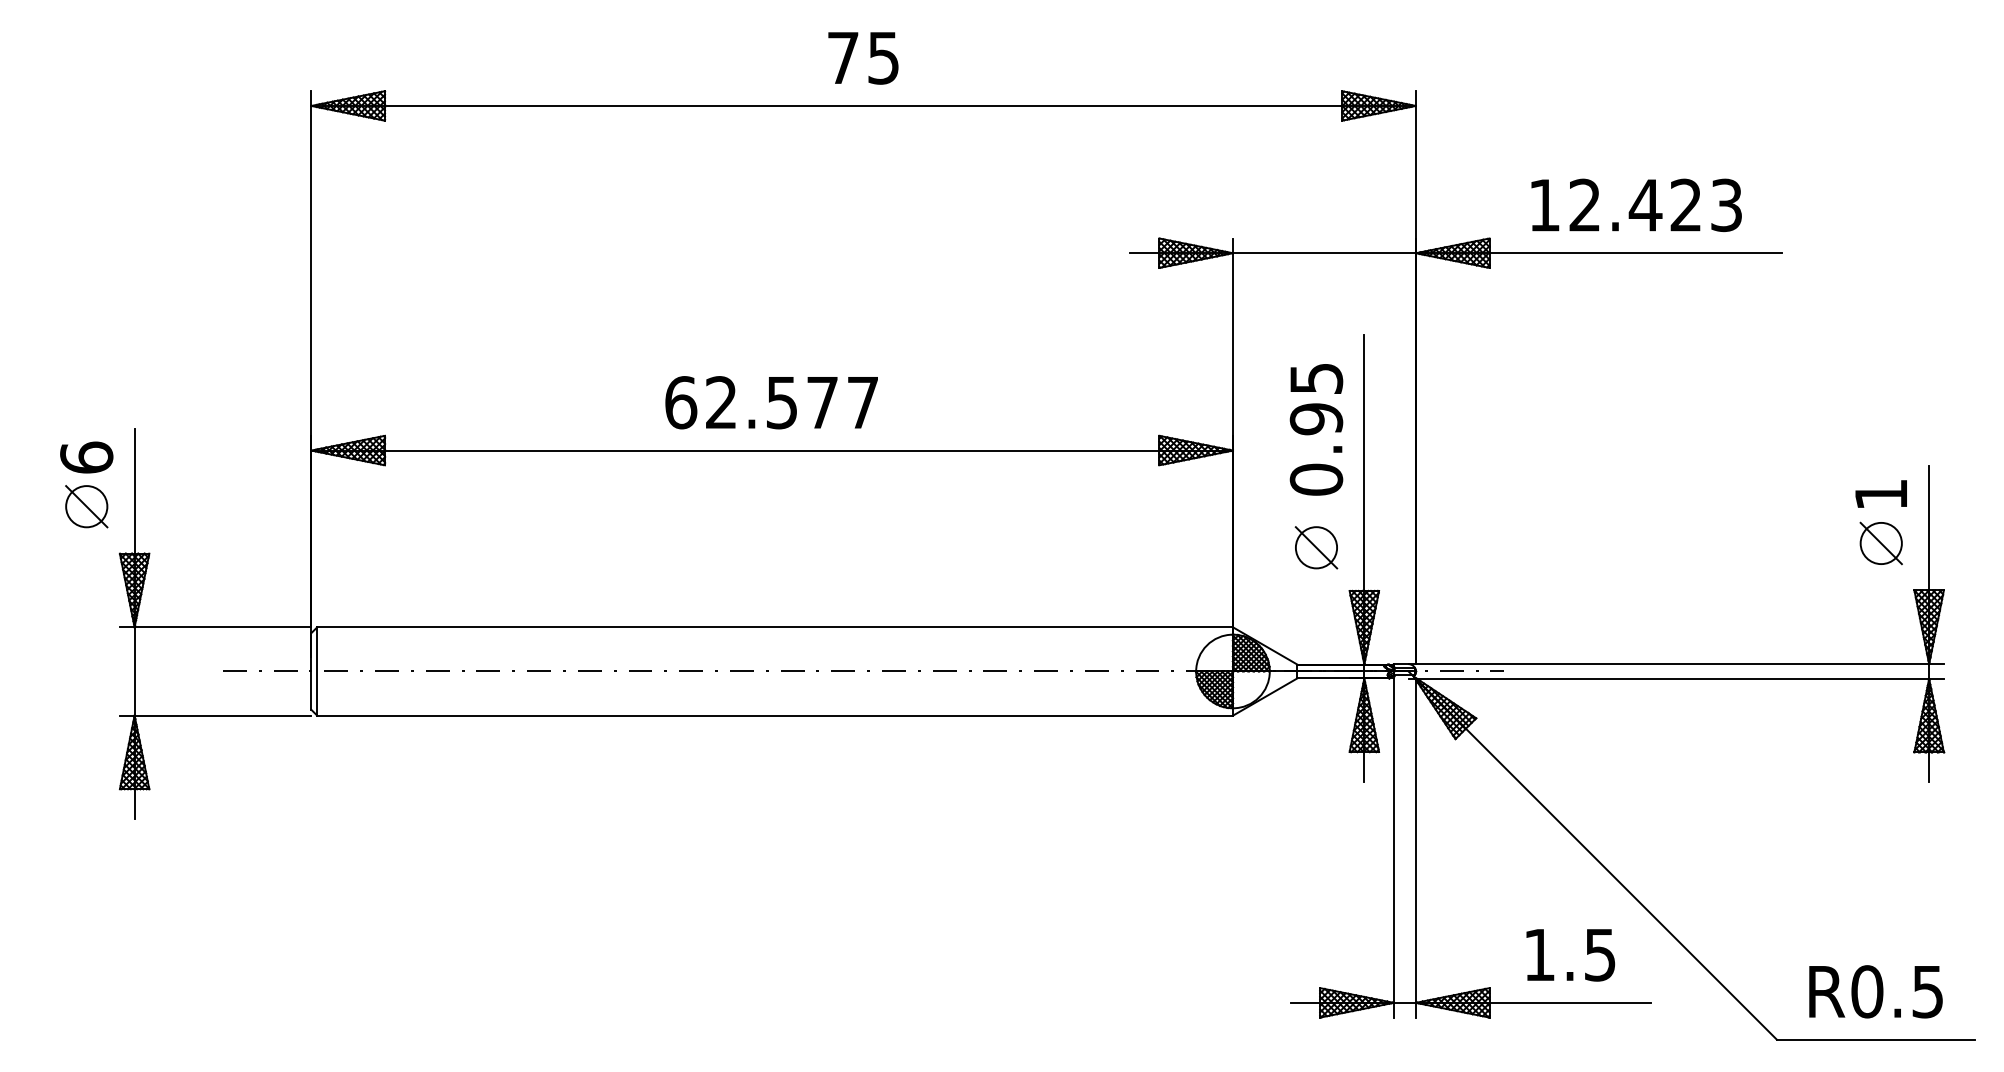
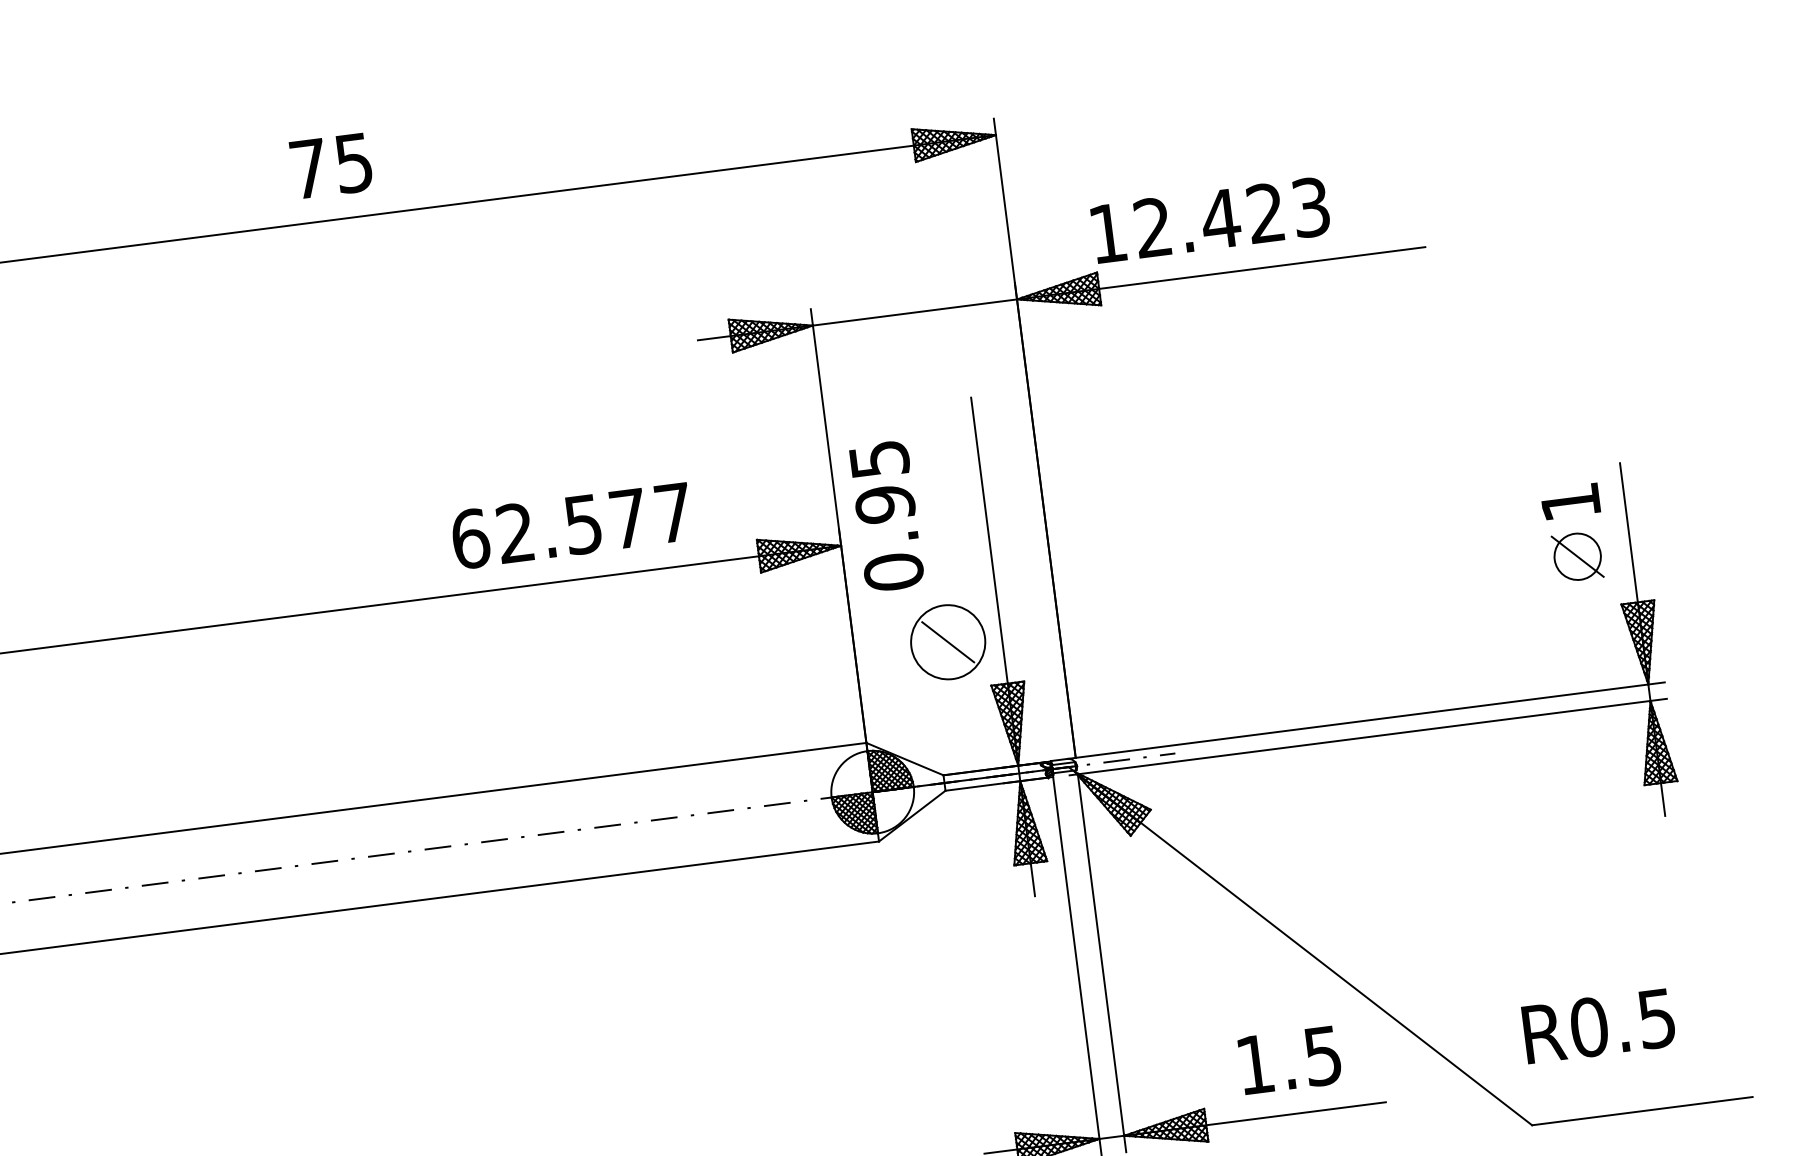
text: (863, 58) -> (331, 166), moved
text: (1636, 204) -> (1210, 219), moved
text: (771, 402) -> (571, 525), moved
text: (1316, 429) -> (886, 516), moved
circle: (1316, 547) -> (948, 641), size x1.6
text: (1875, 991) -> (1598, 1025), moved

